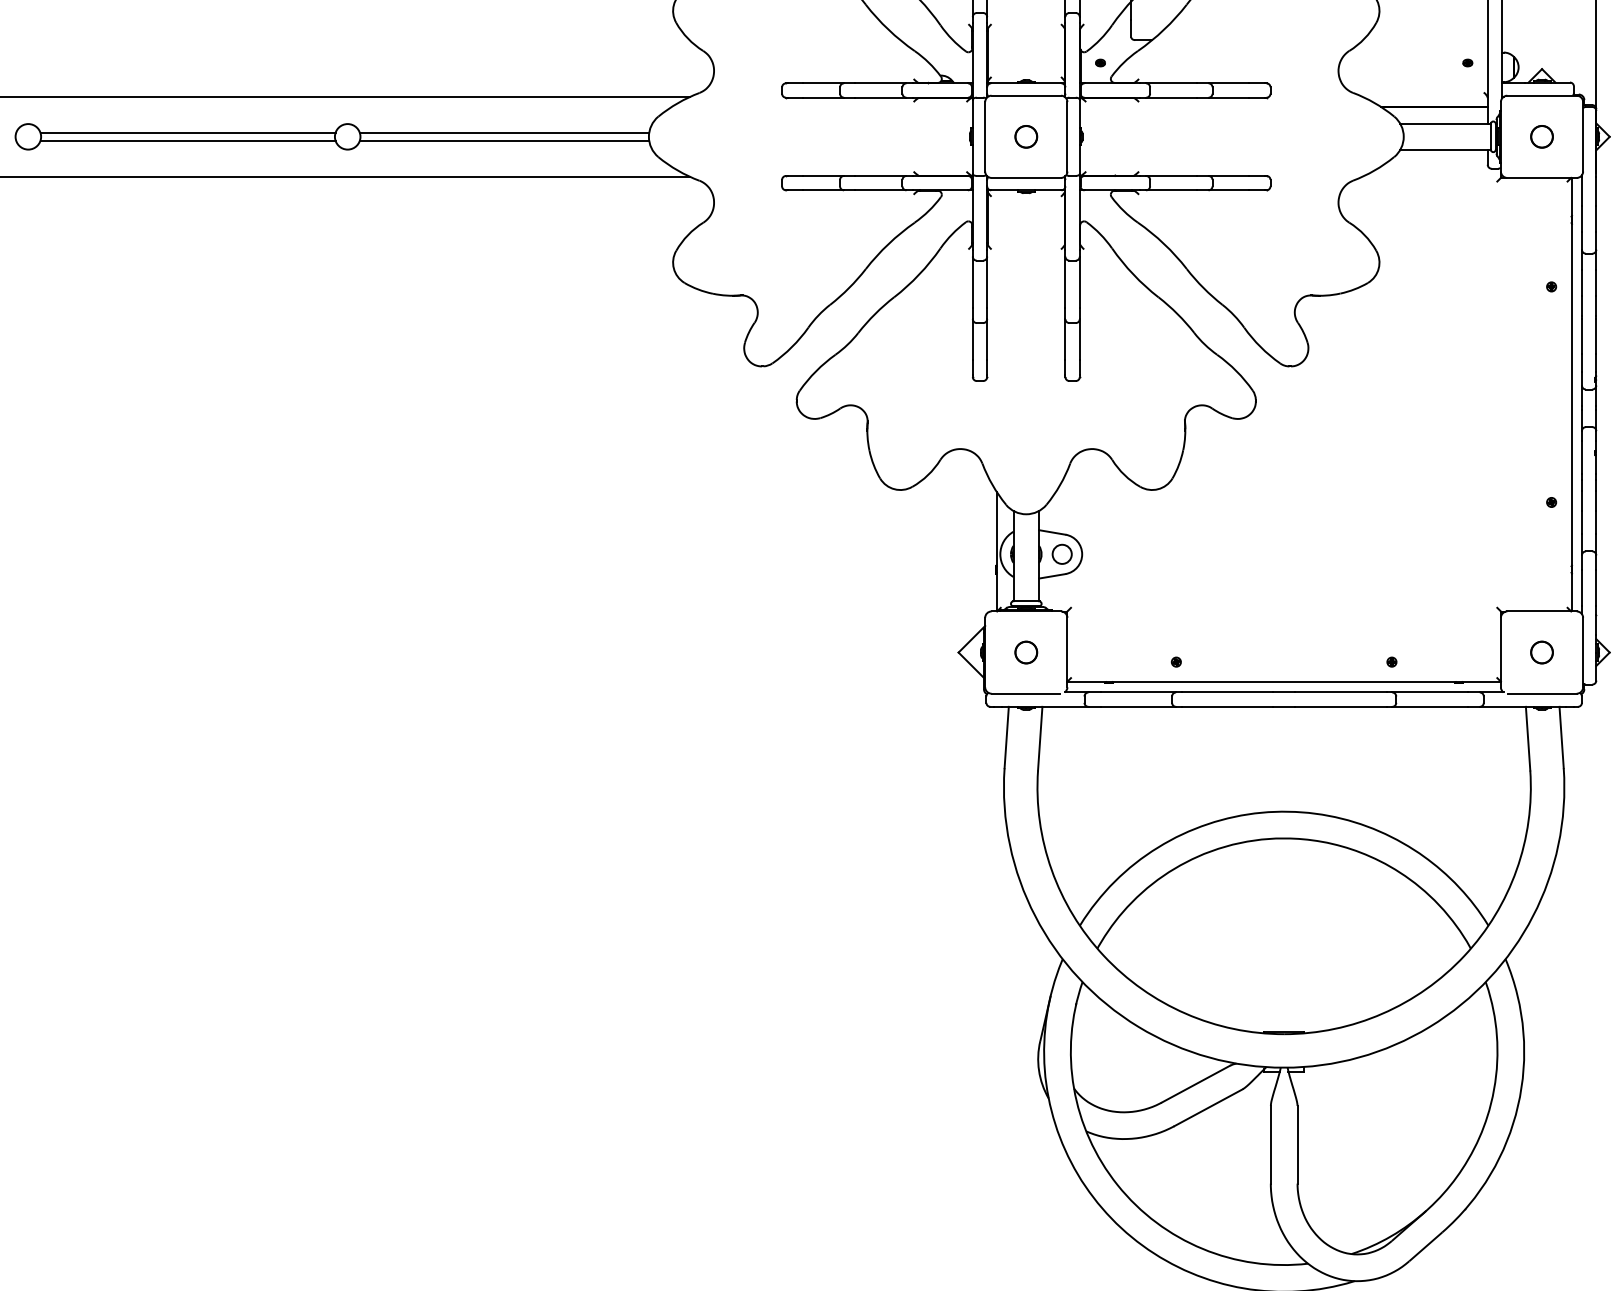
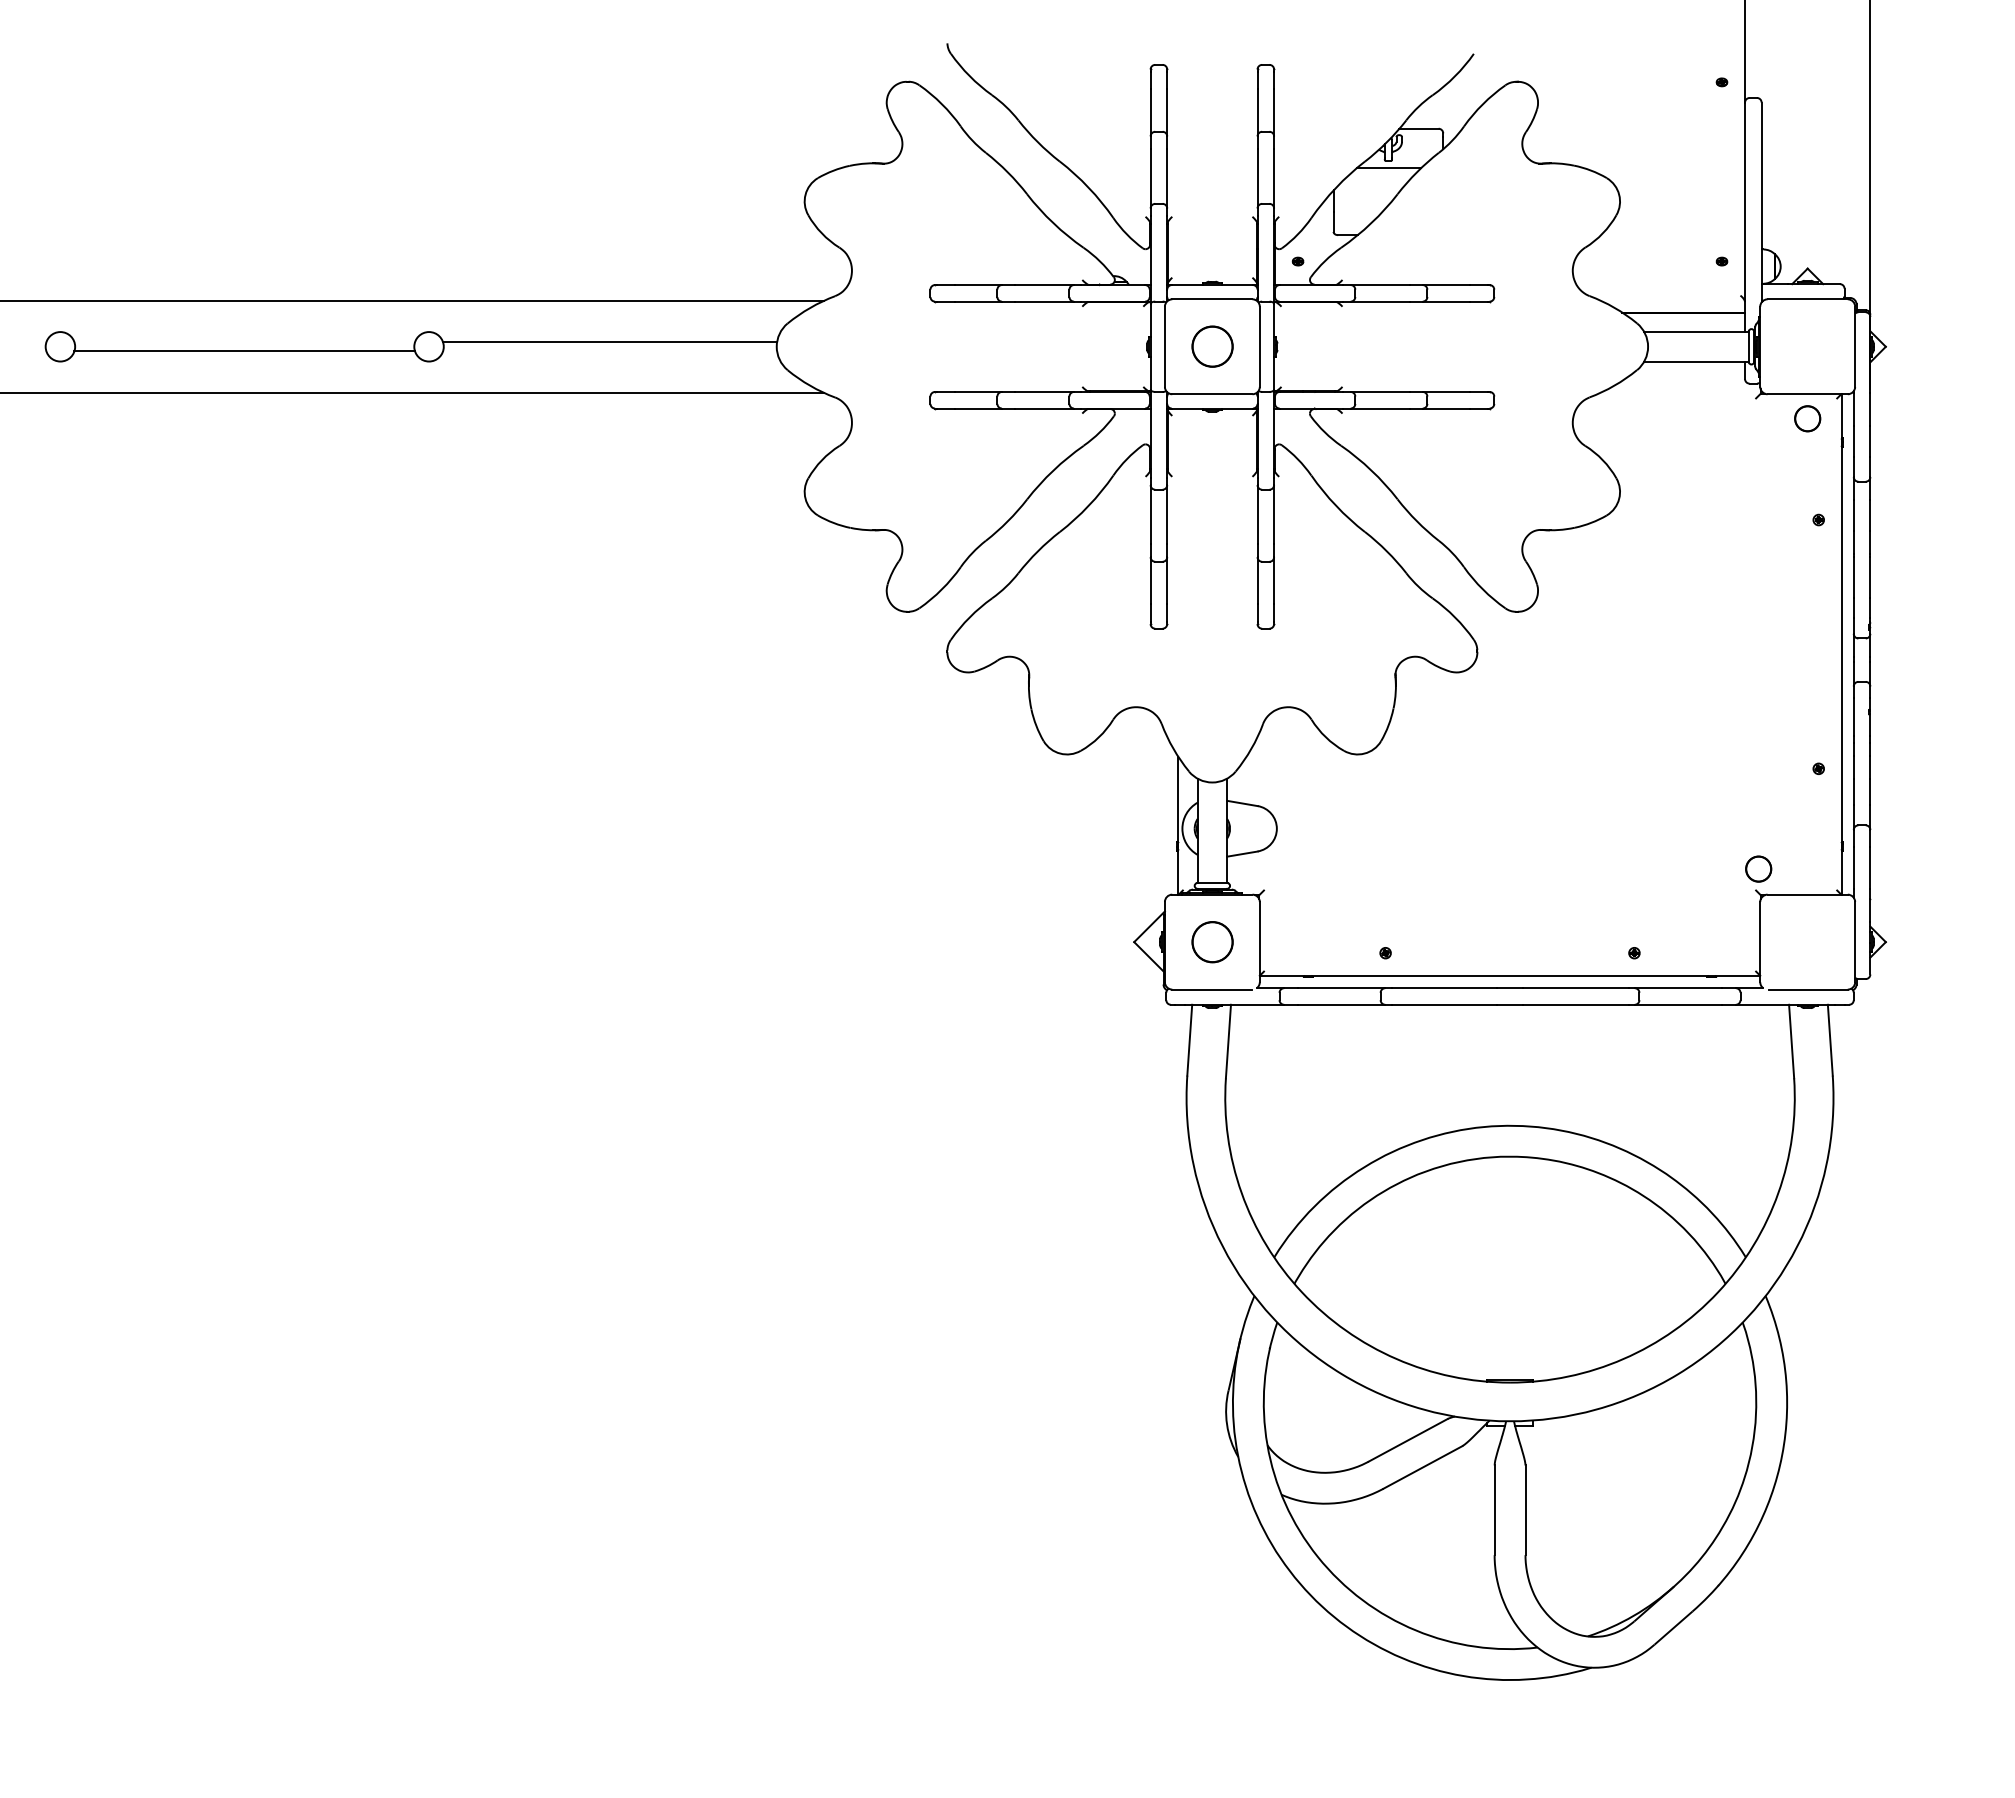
line: (187, 133) -> (244, 342), removed
circle: (1025, 136) -> (1211, 346), size x1.6
circle: (1541, 136) -> (1807, 418), moved
line: (504, 140) -> (610, 351), removed
circle: (1061, 554) -> (1253, 828), removed
circle: (1025, 652) -> (1211, 941), size x1.6
circle: (1541, 652) -> (1758, 868), moved

